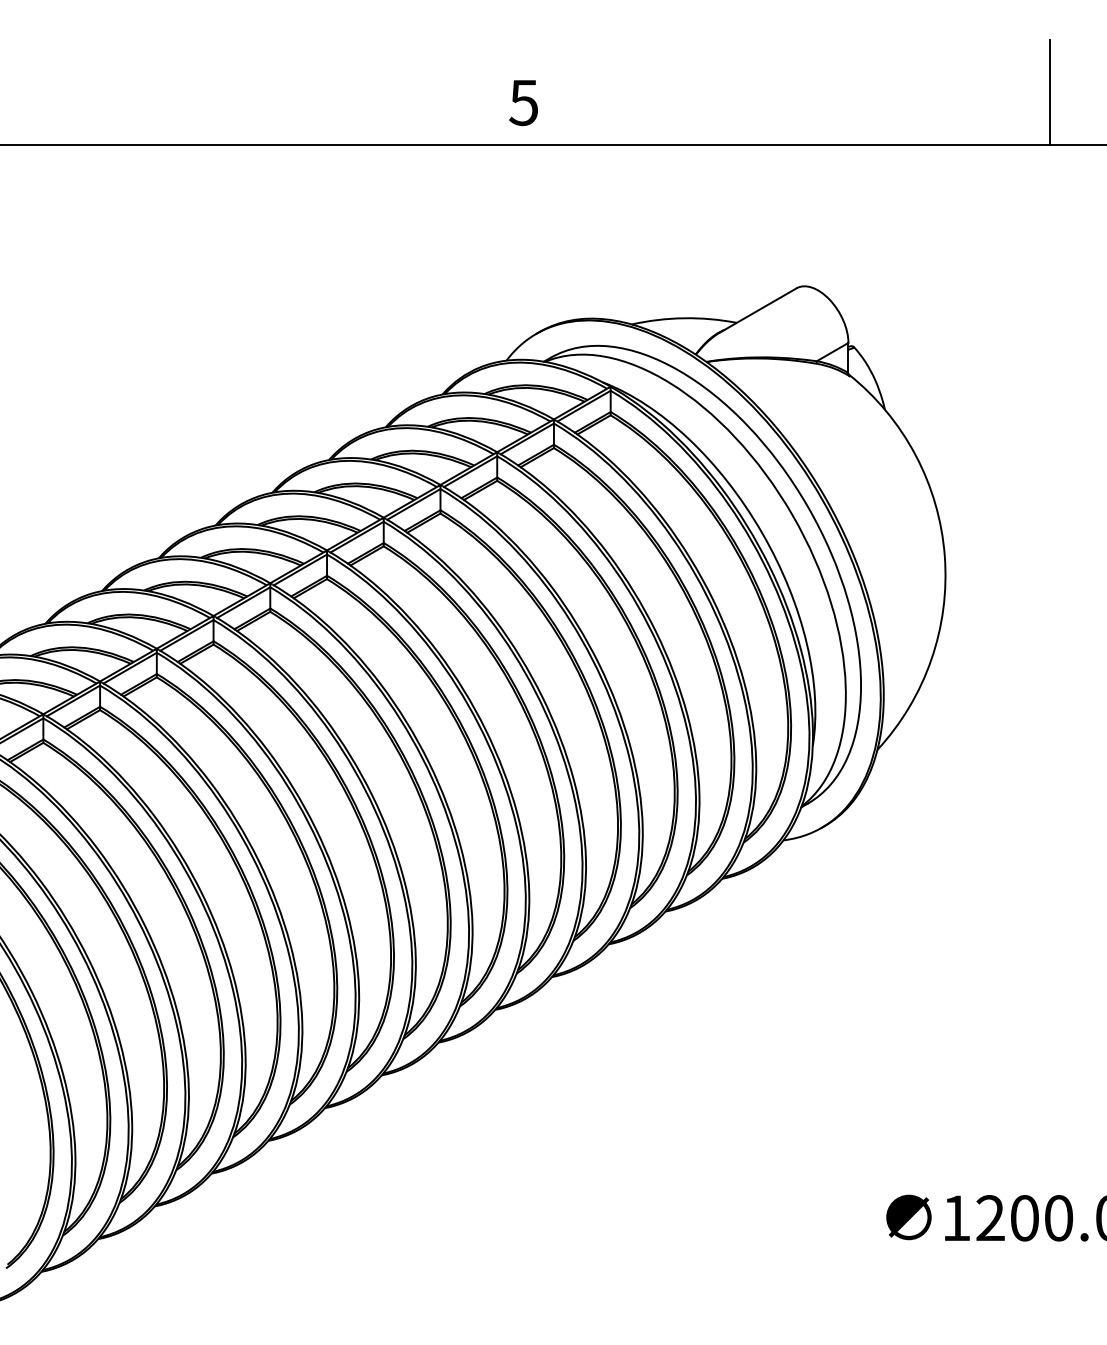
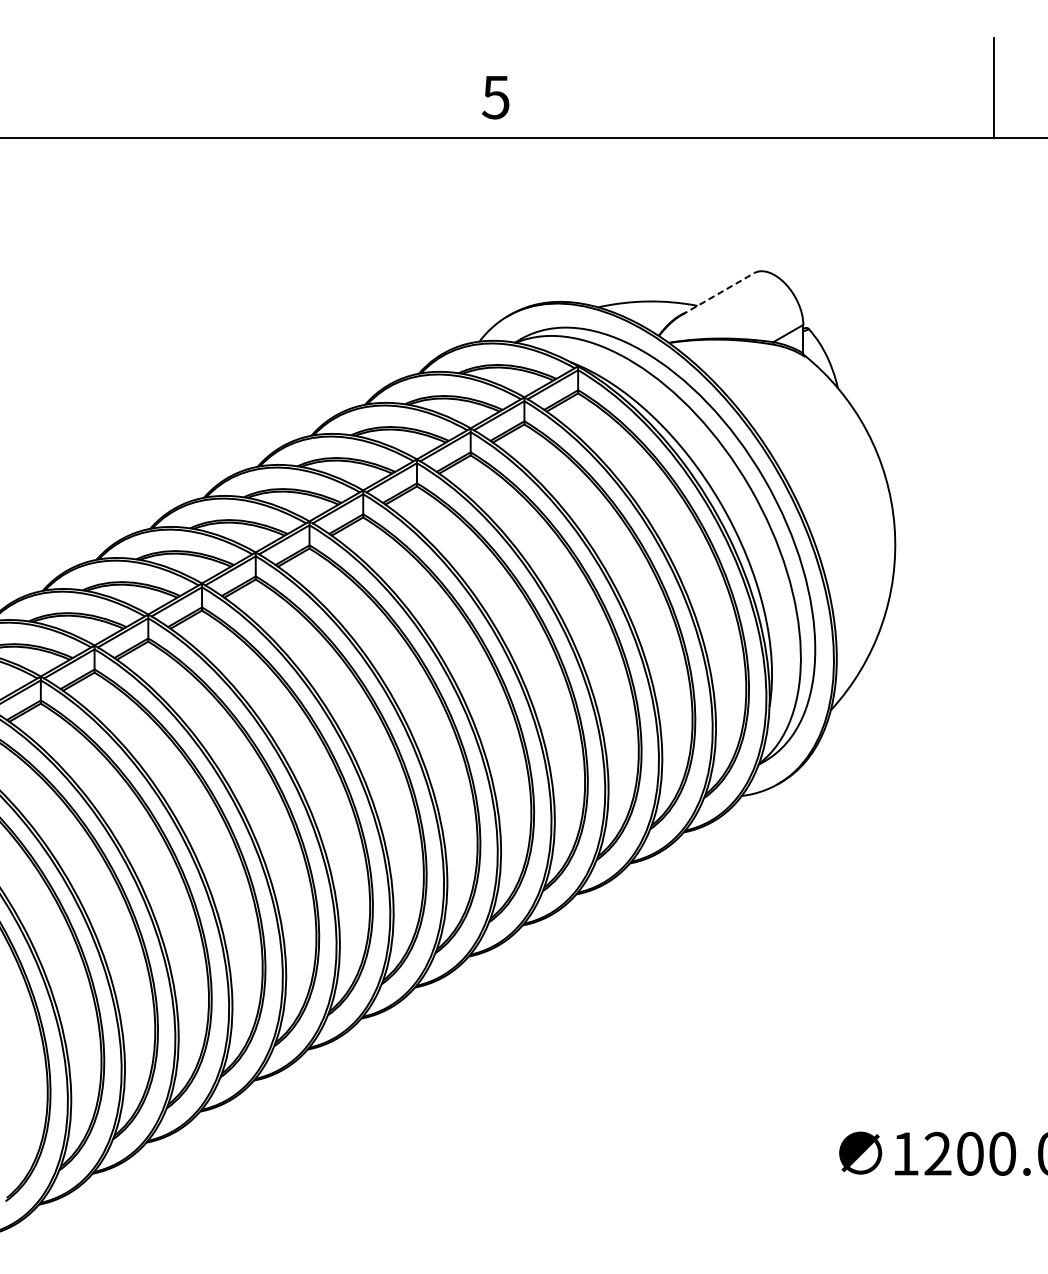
line: (758, 310) -> (718, 294), solid -> dashed

